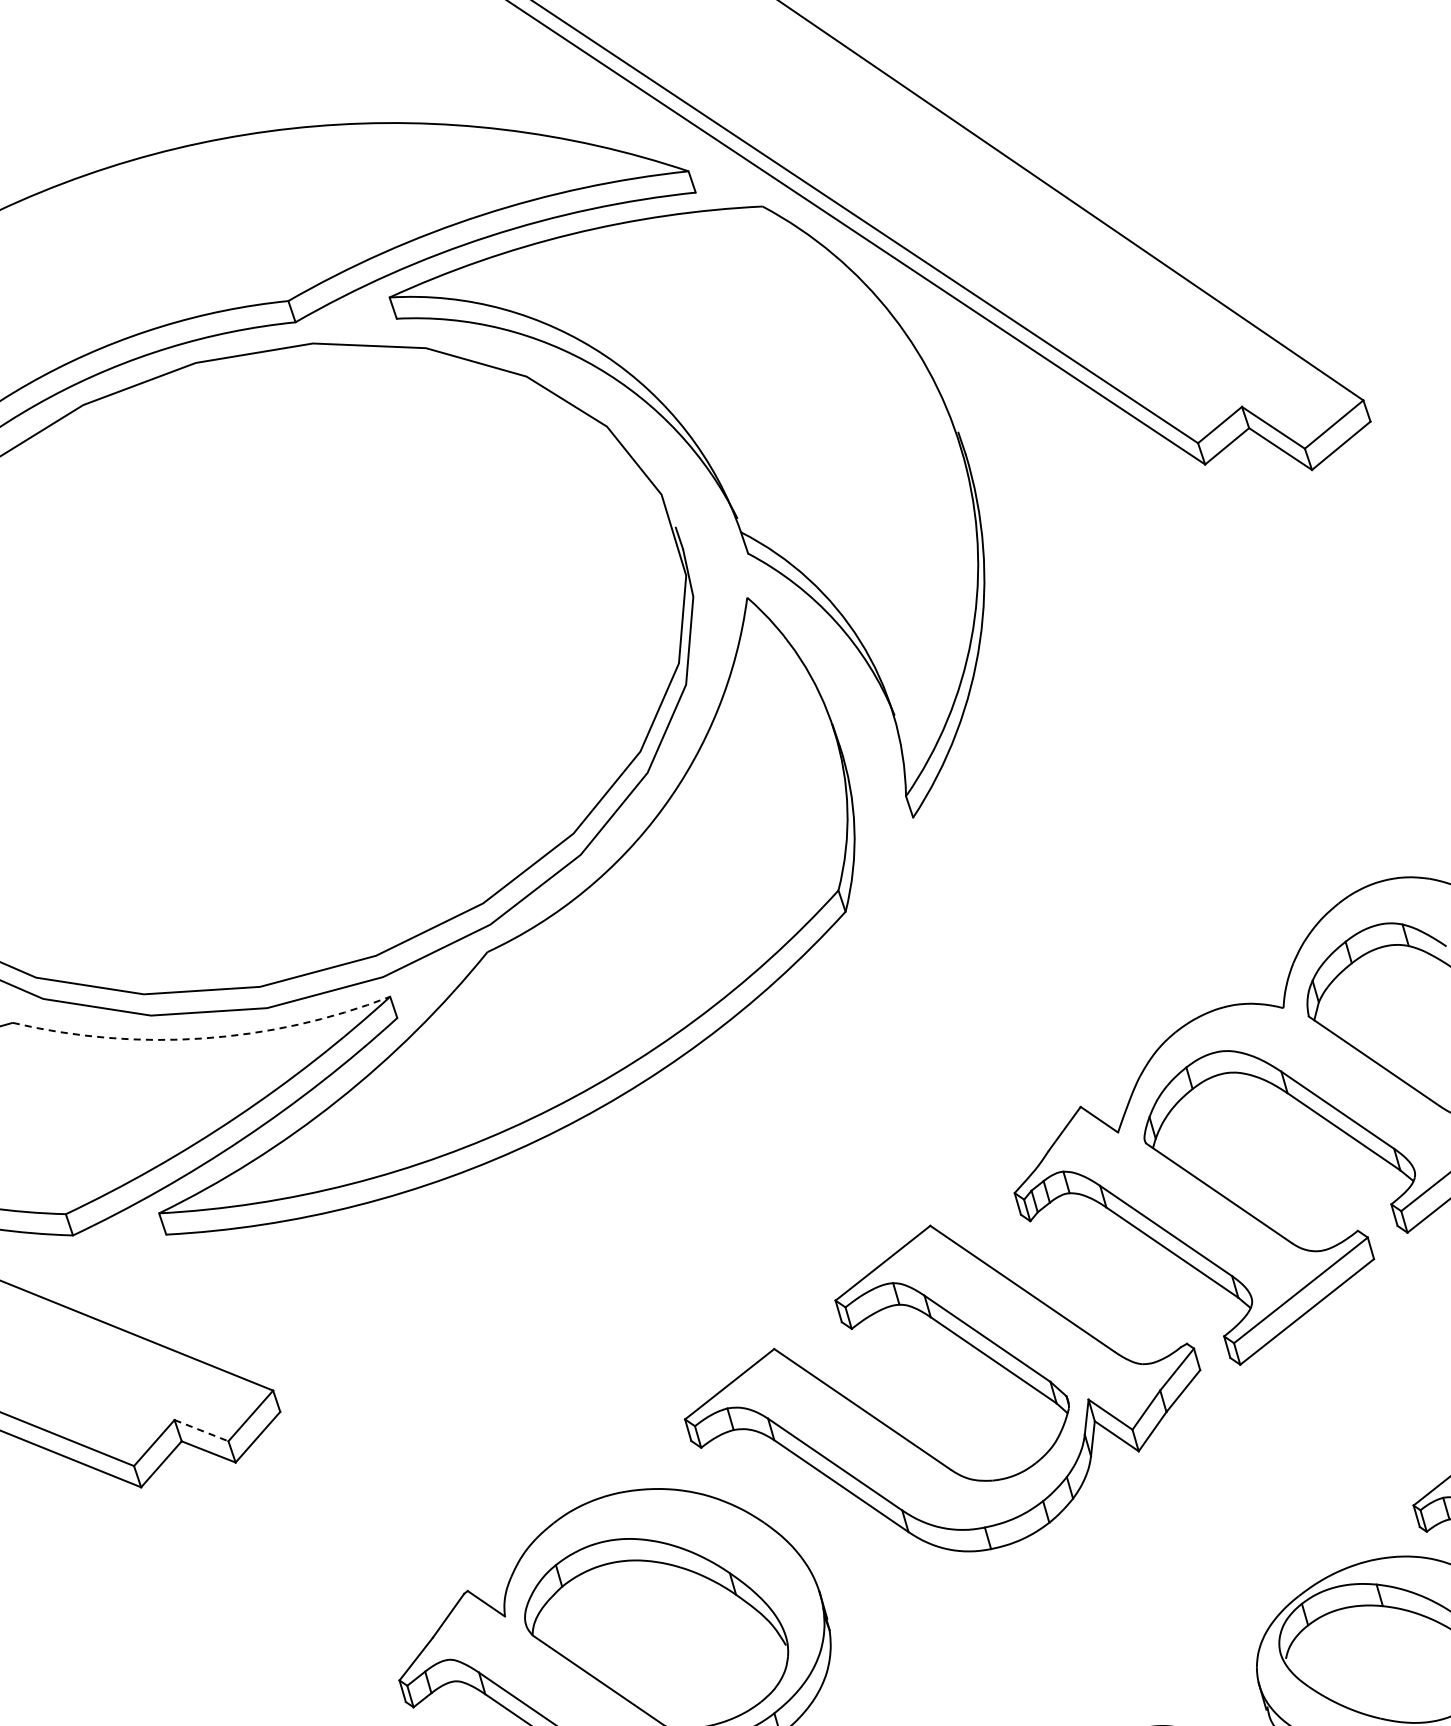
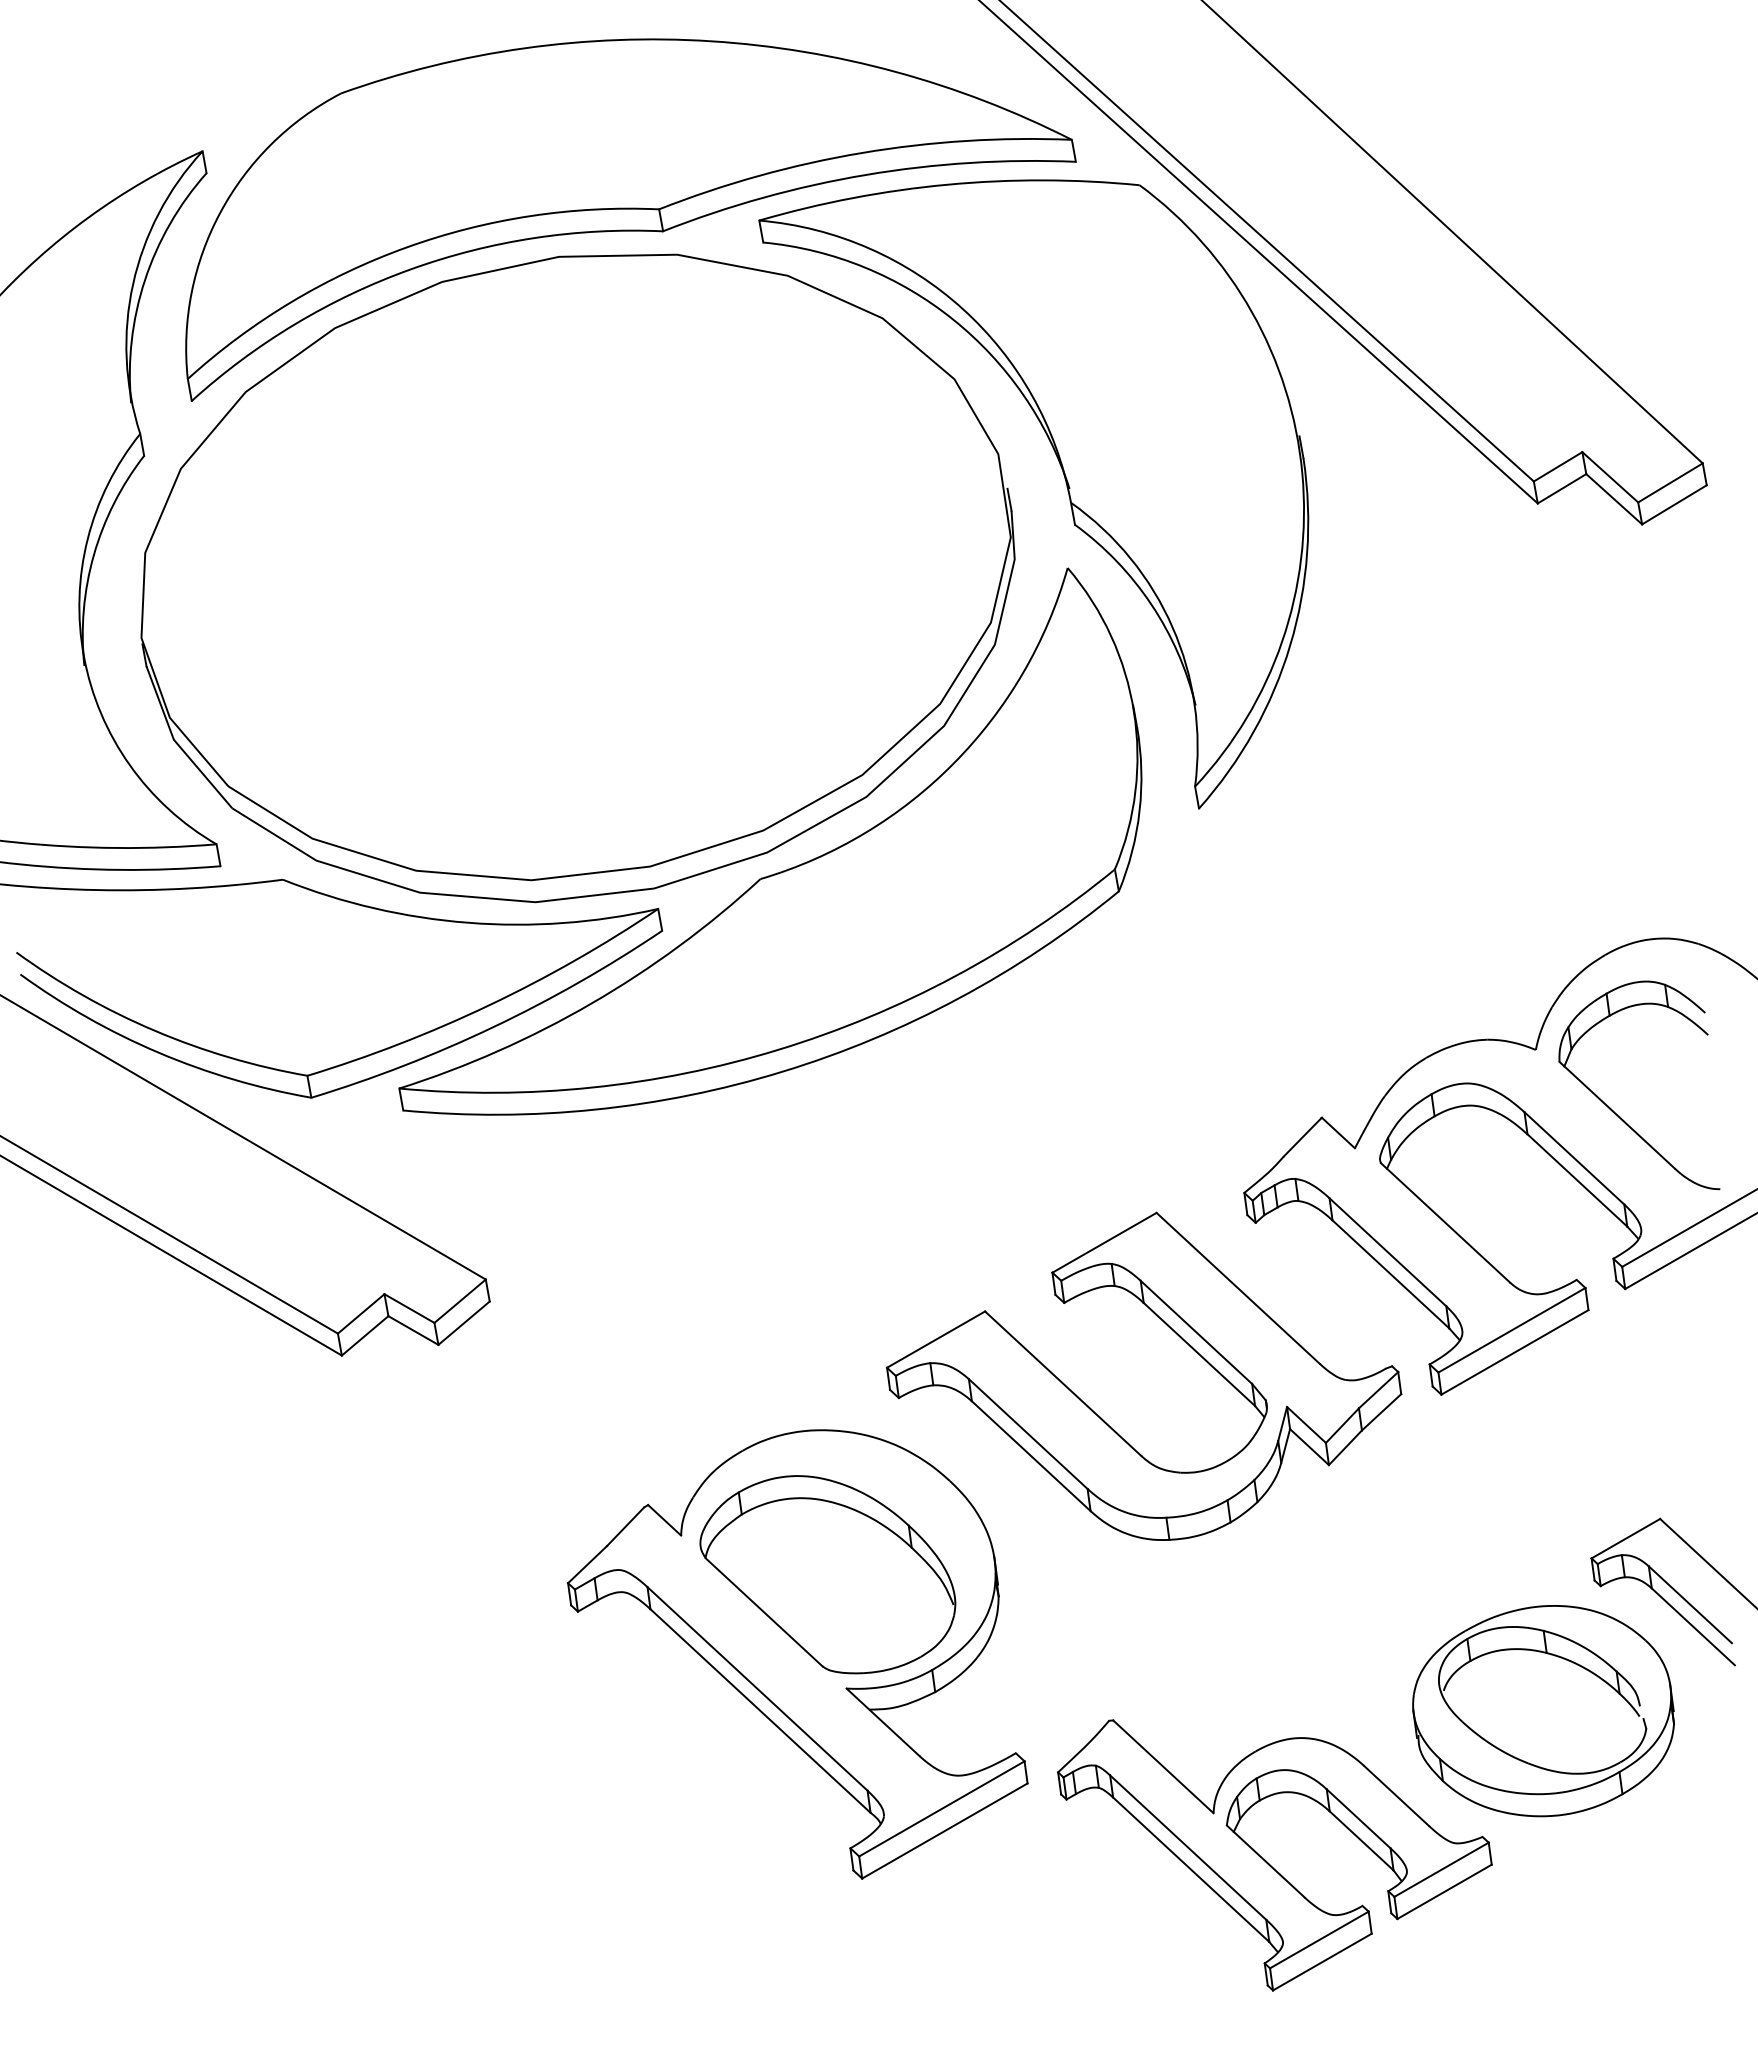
arc: (203, 1038) -> (468, 922), dashed -> solid
line: (201, 1430) -> (409, 1308), dashed -> solid

